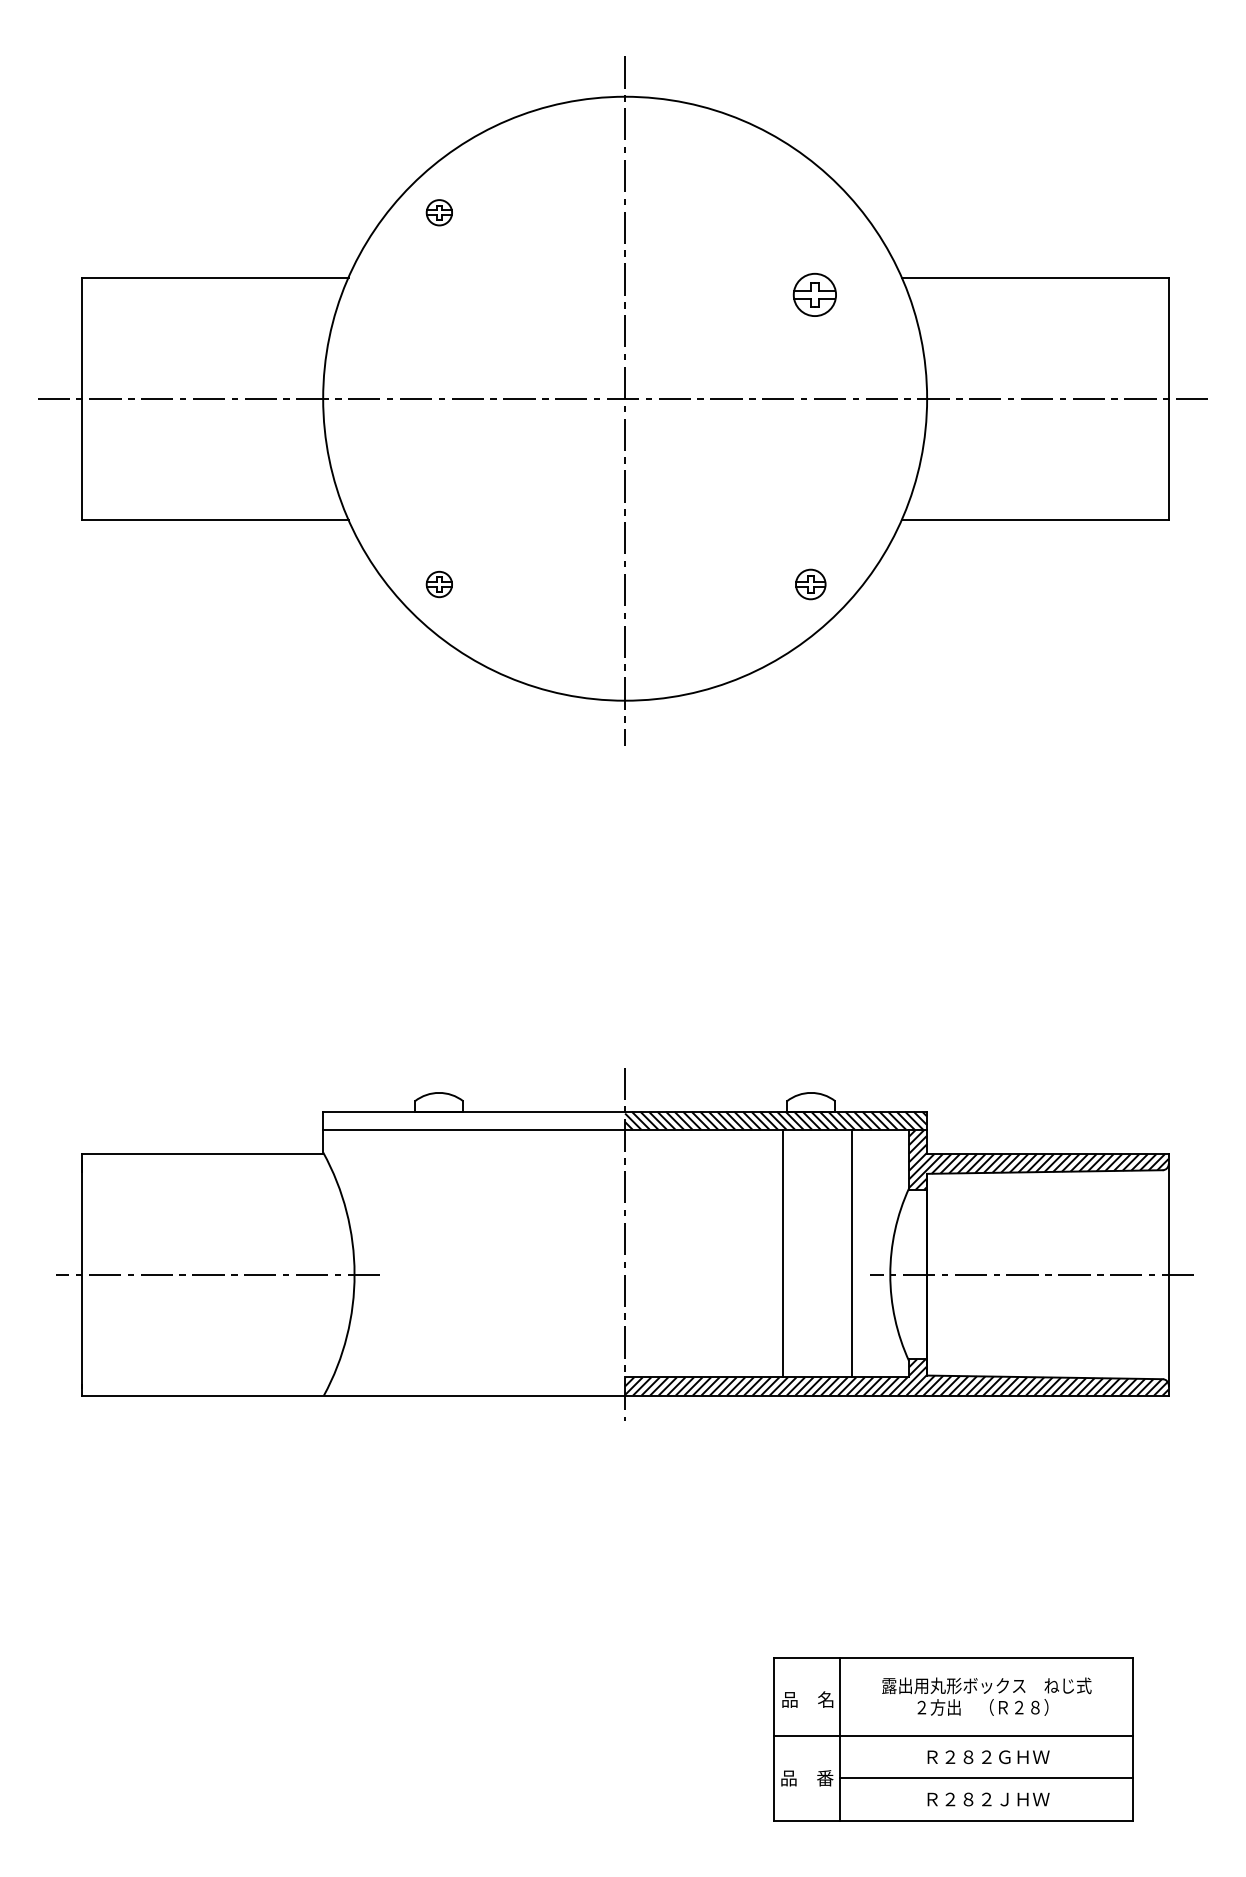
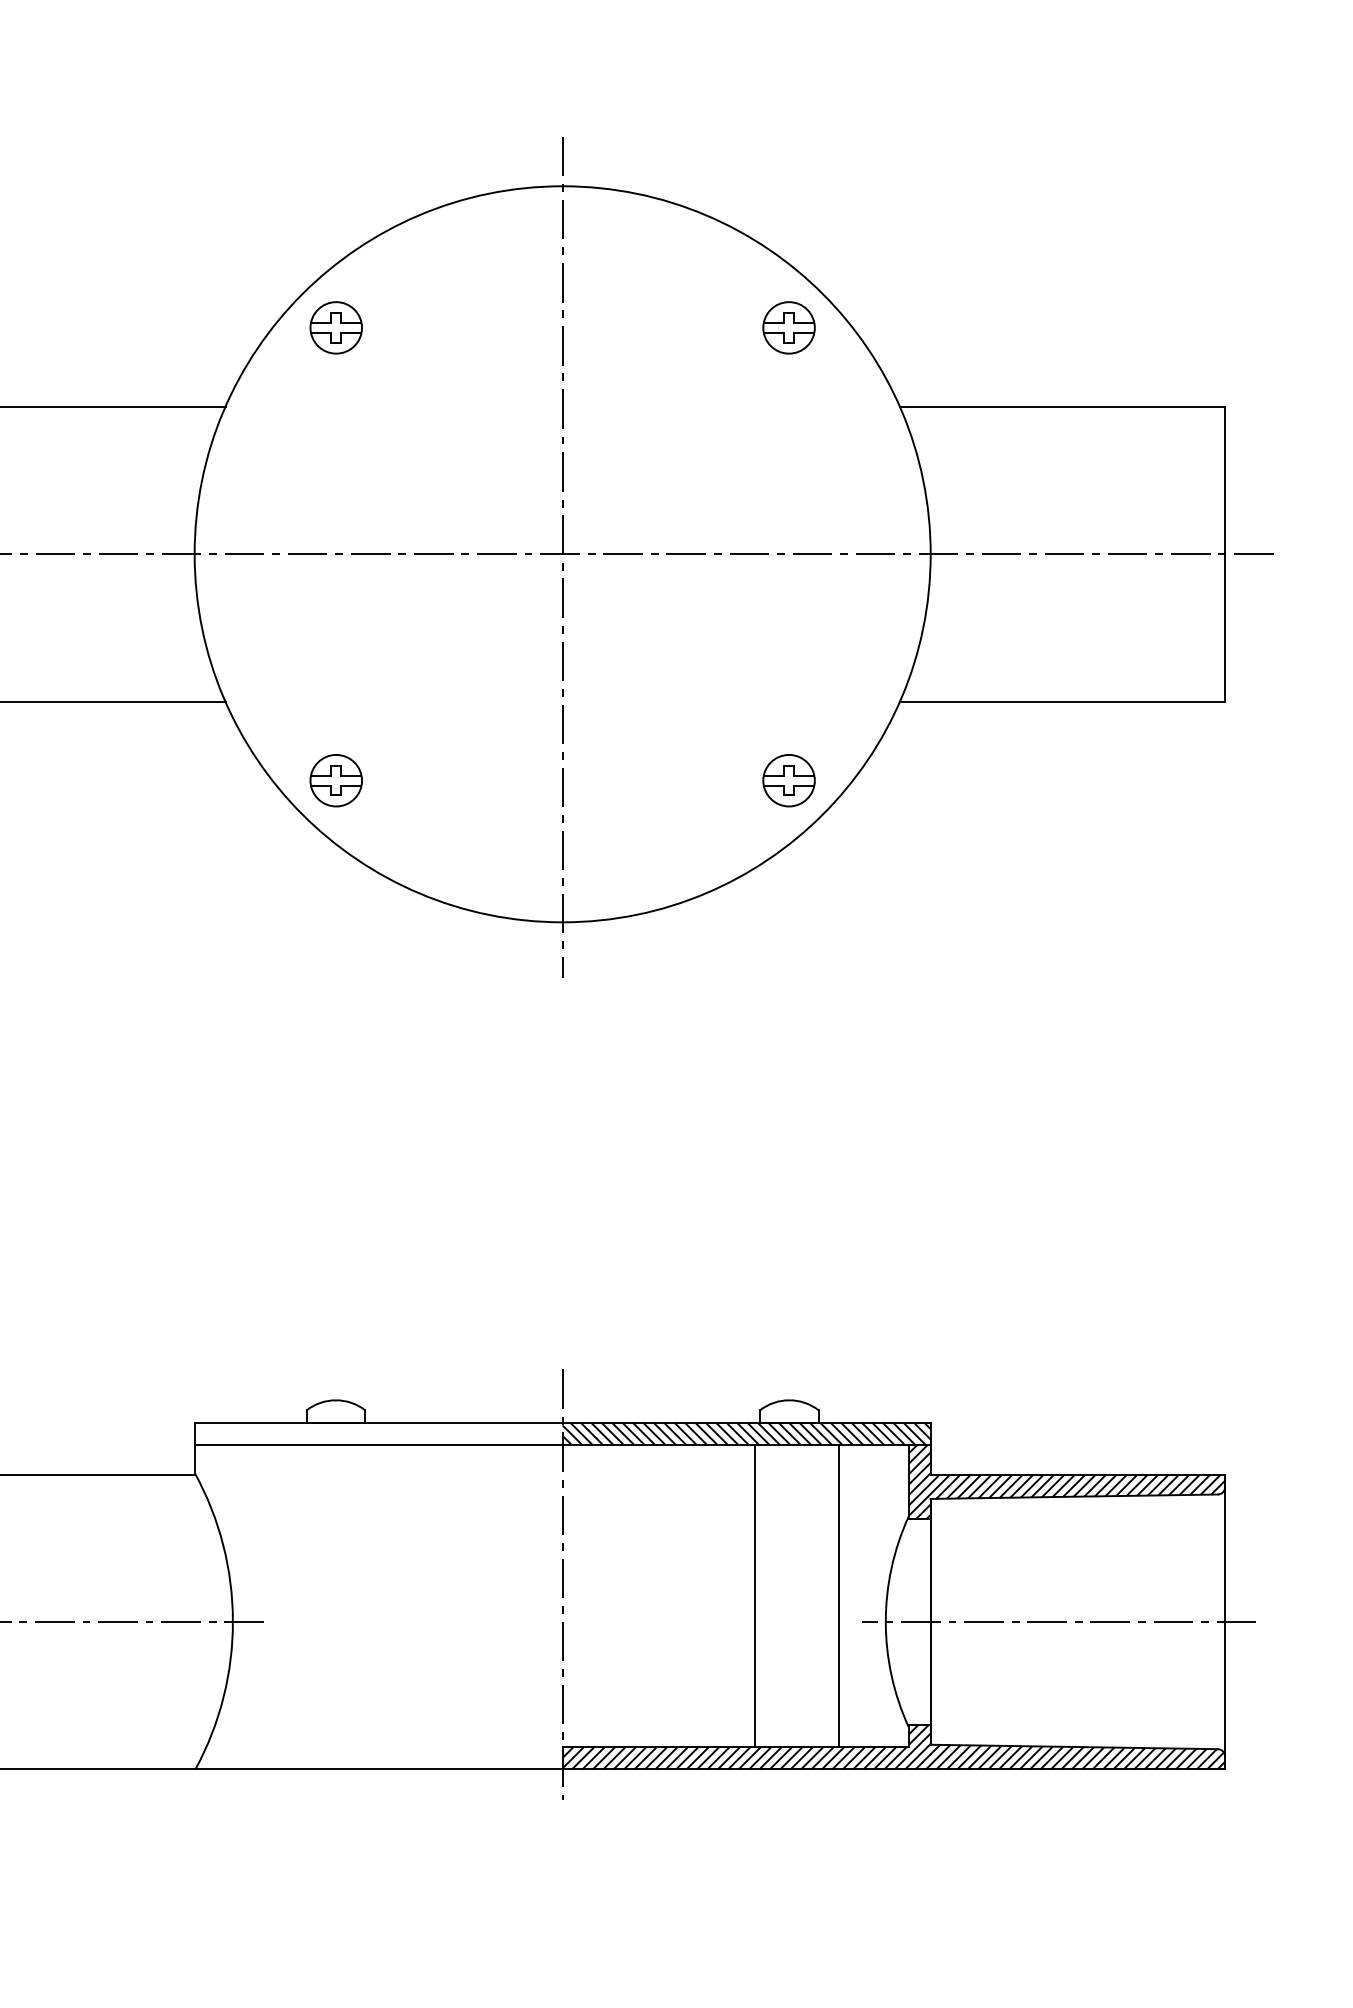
part: (439, 212) -> (336, 327), size x1.67
part: (814, 294) -> (788, 327), moved
part: (439, 584) -> (336, 780), size x1.67
part: (810, 584) -> (788, 780), size x1.43

